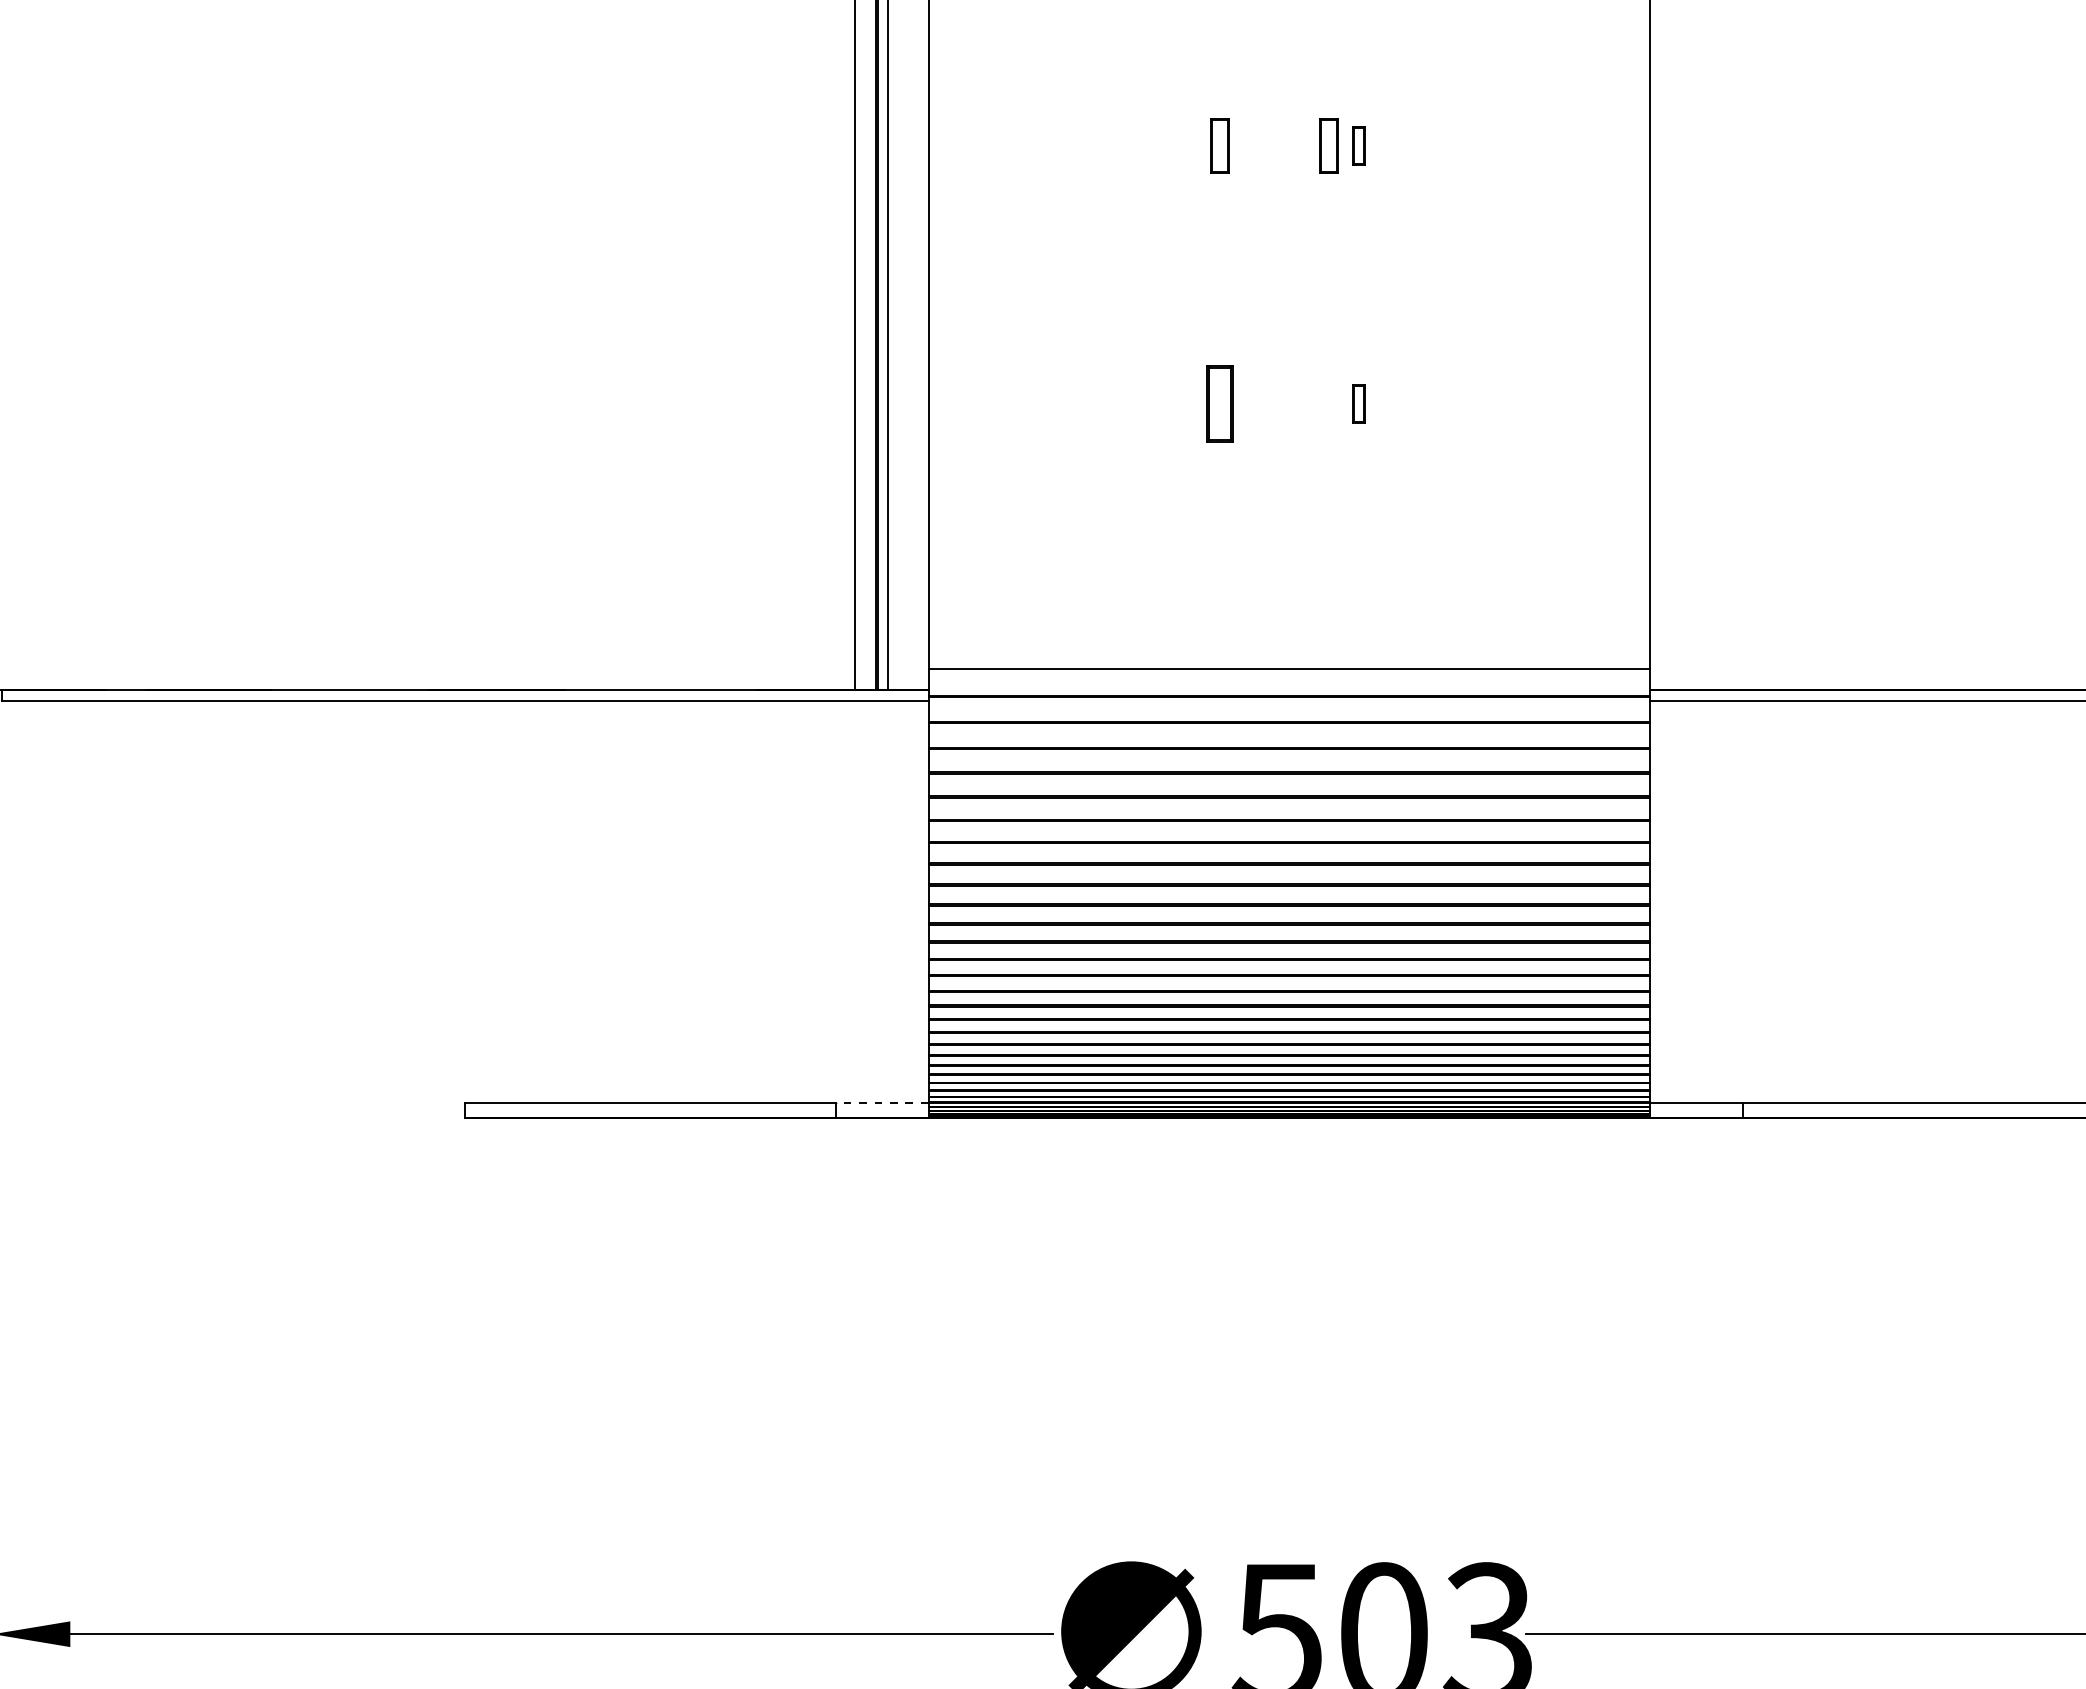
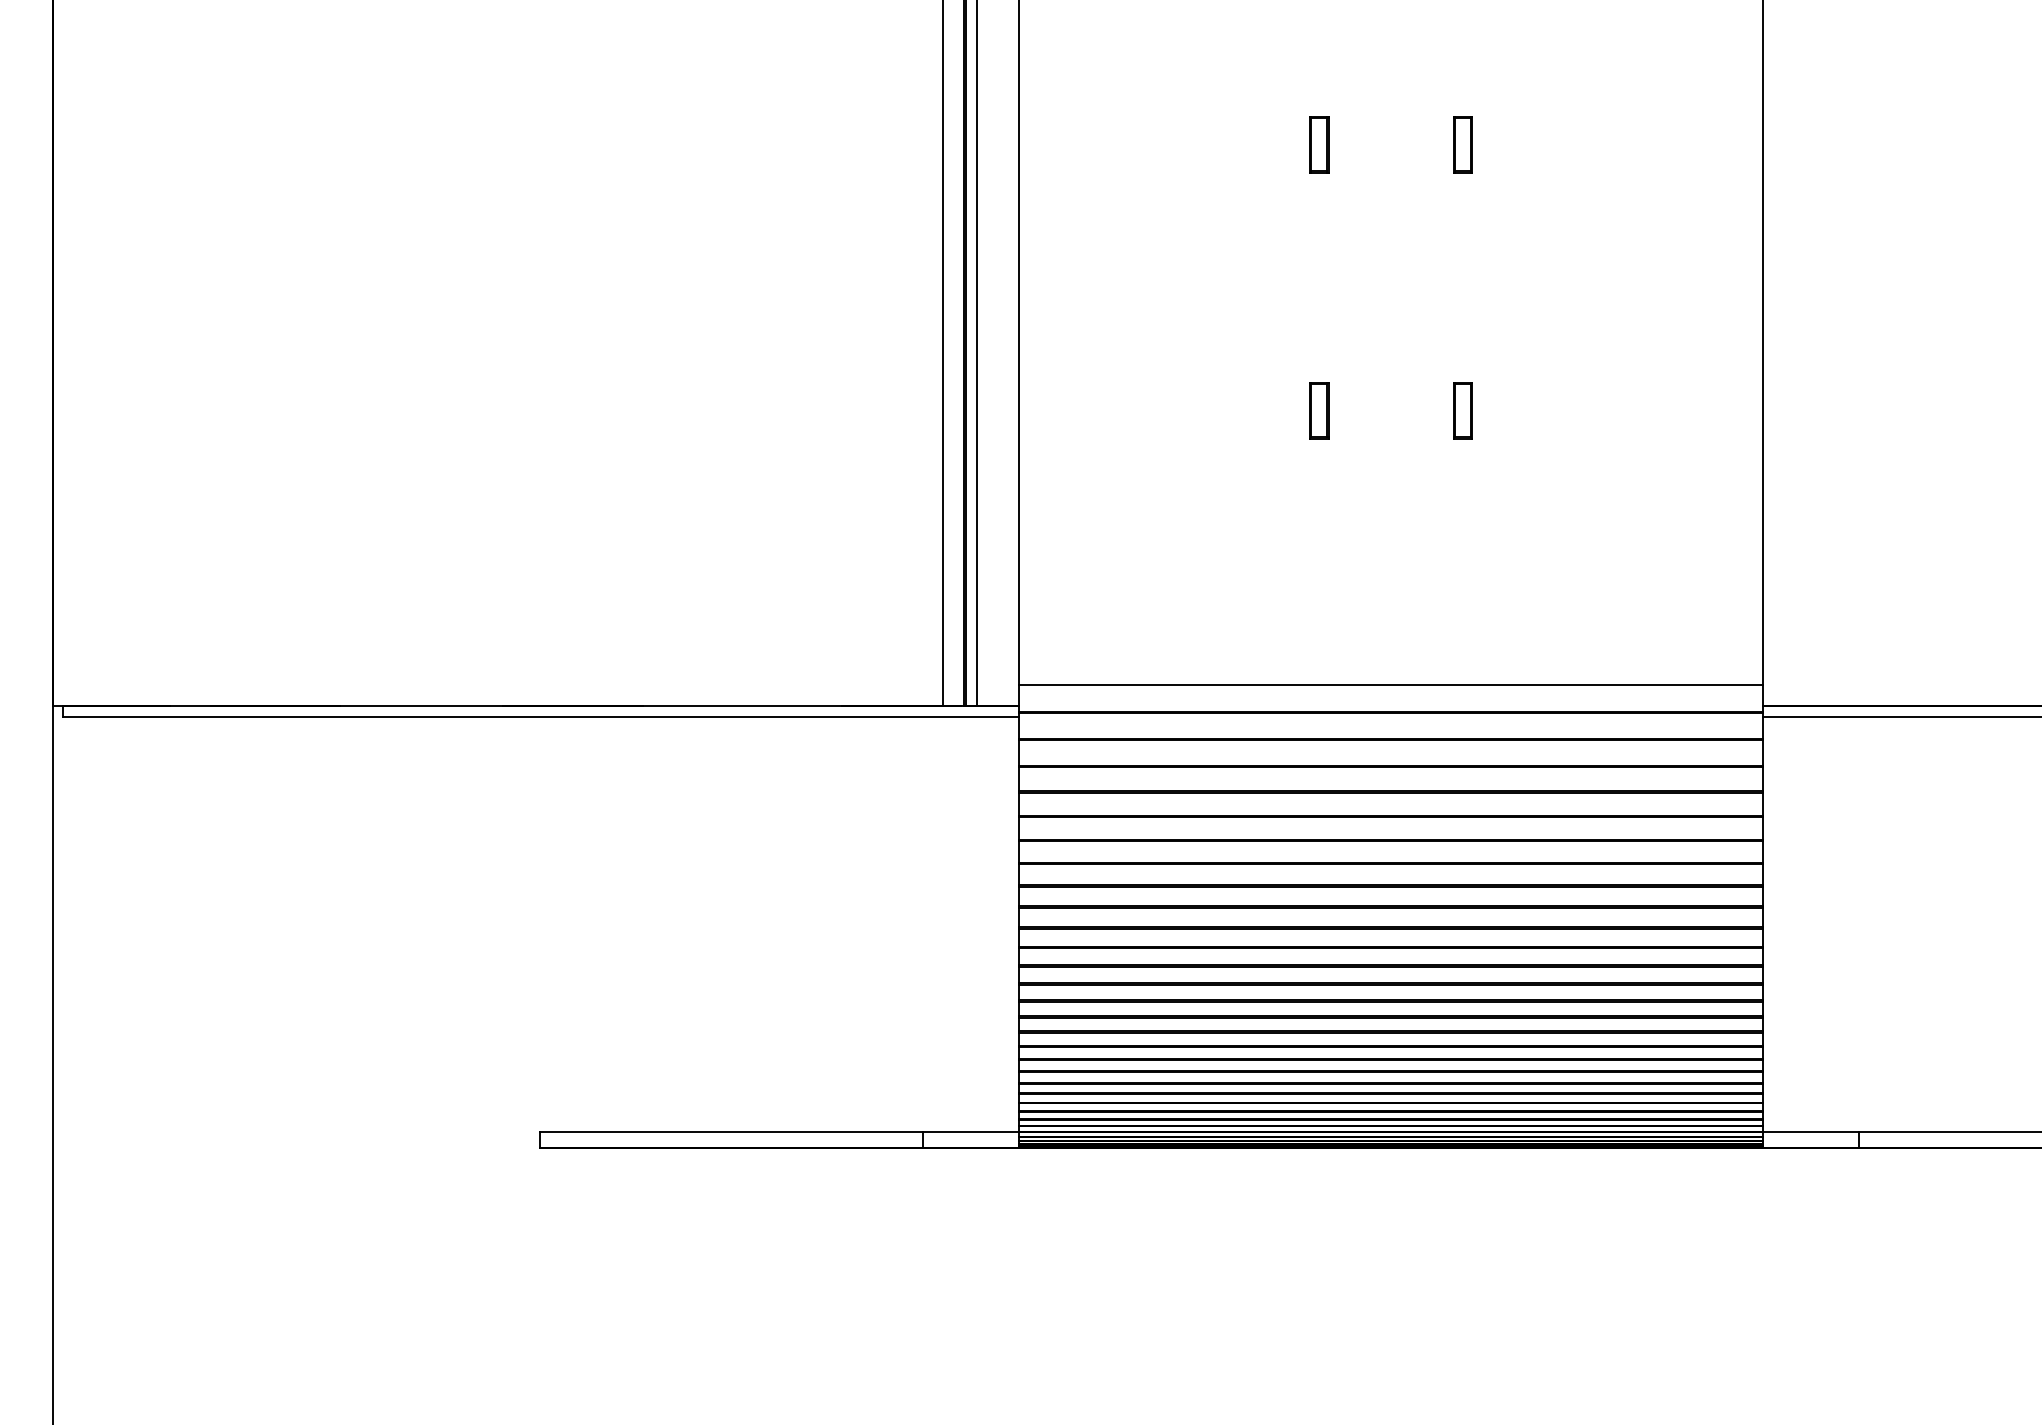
part: (1328, 145) -> (1431, 144), removed
part: (1358, 145) -> (1462, 144), size x1.43
part: (1219, 403) -> (1318, 410), size x0.71
part: (1358, 403) -> (1462, 410), size x1.43
line: (881, 1102) -> (970, 1131), dashed -> solid

